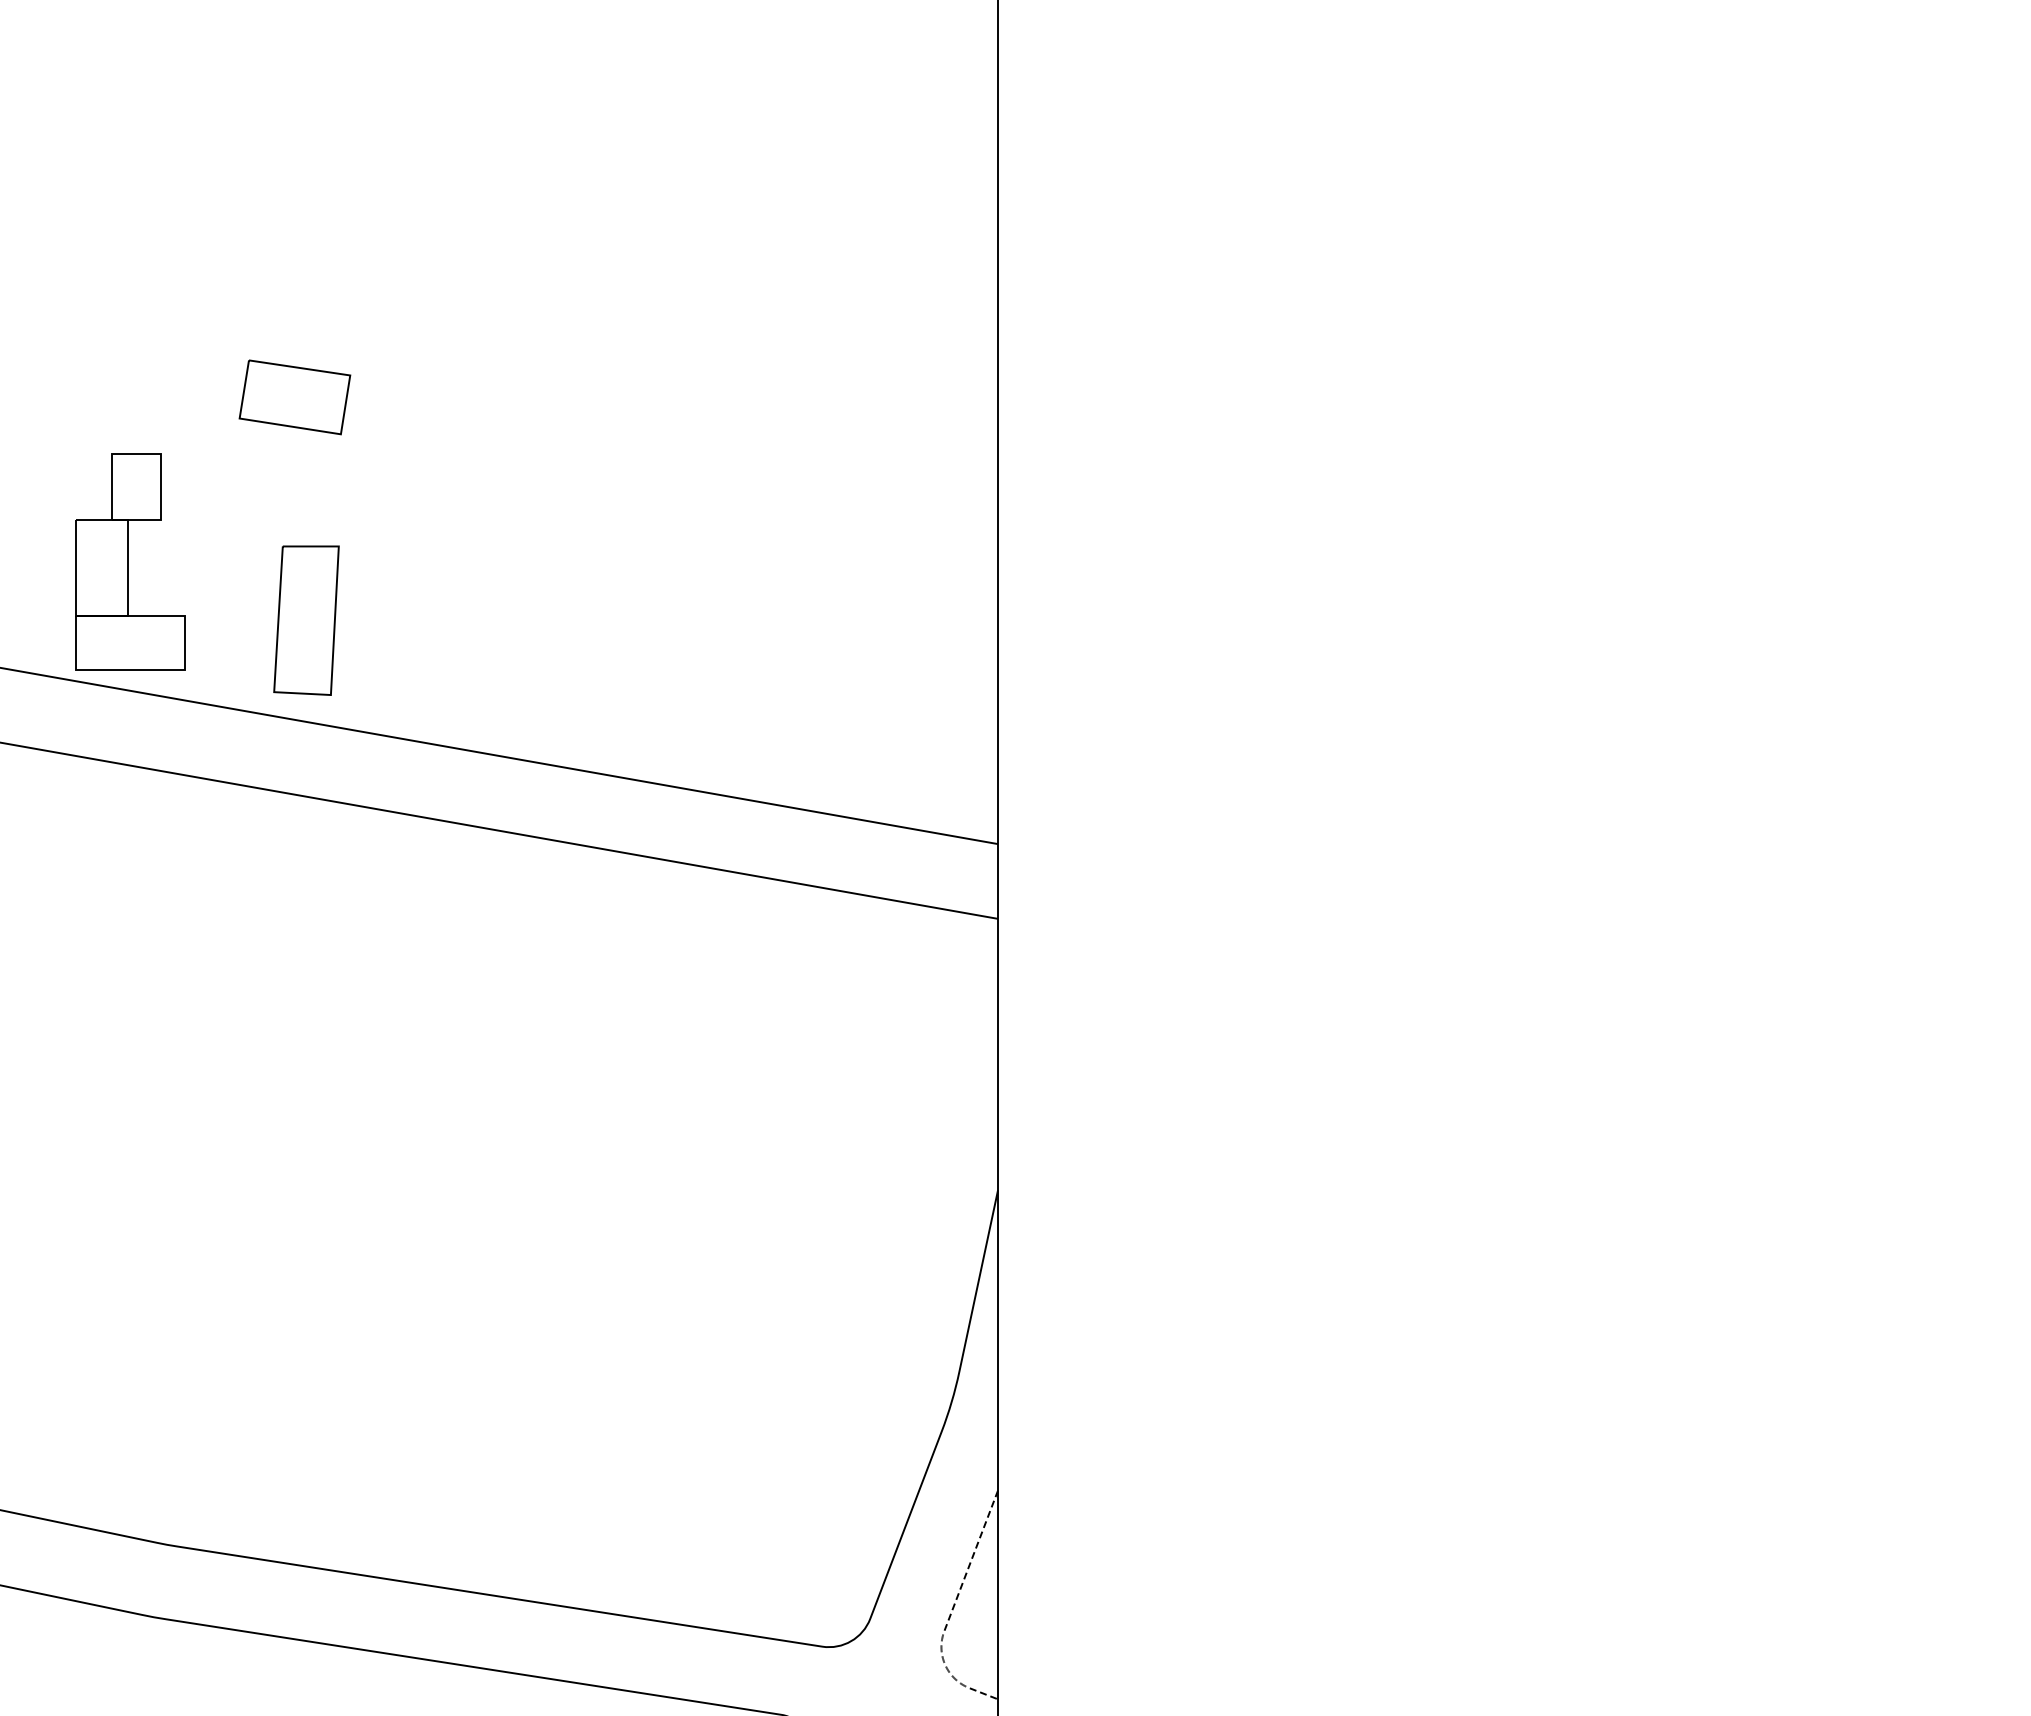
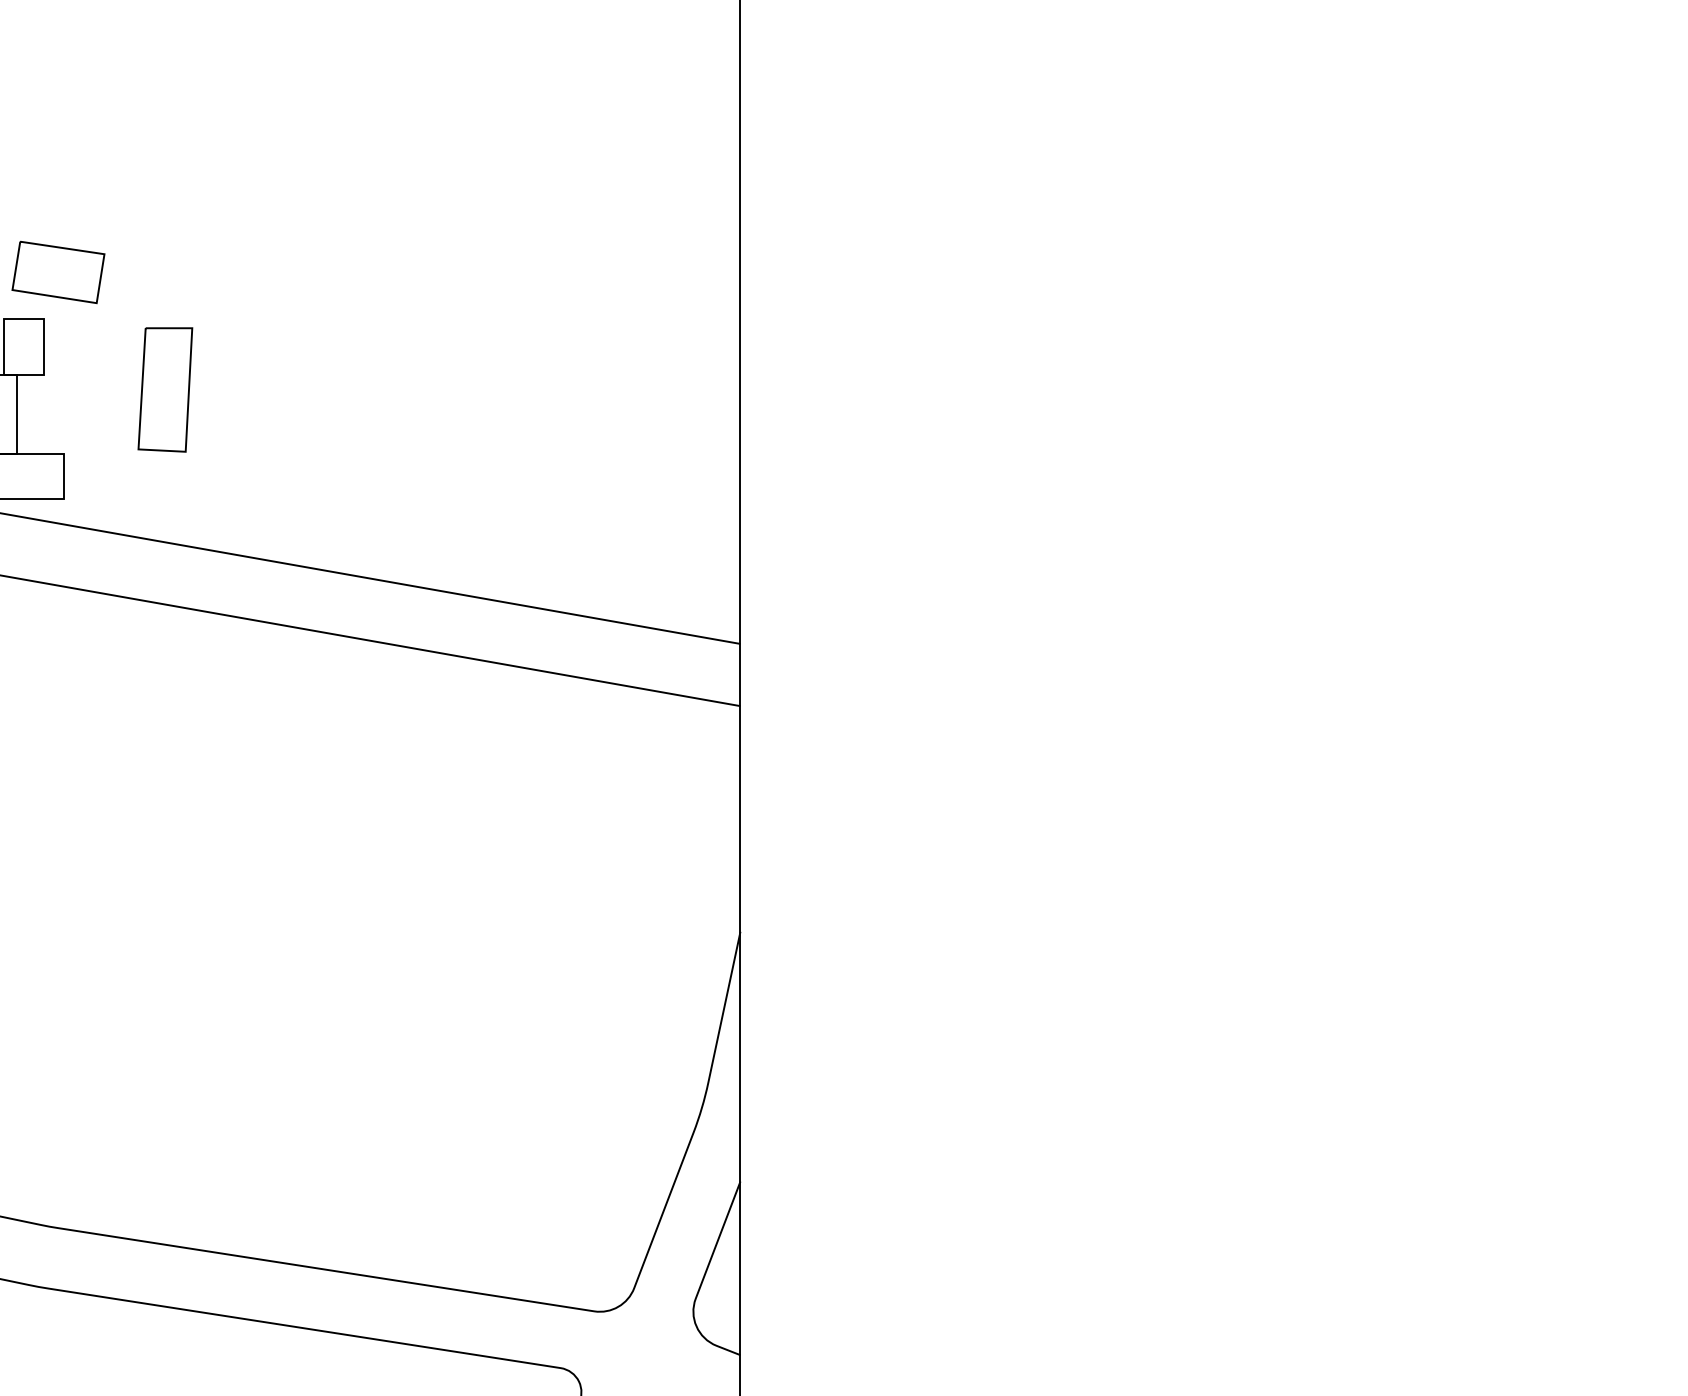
part: (294, 397) -> (58, 272), moved
part: (306, 620) -> (165, 389), moved
line: (951, 1613) -> (701, 1283), dashed -> solid

